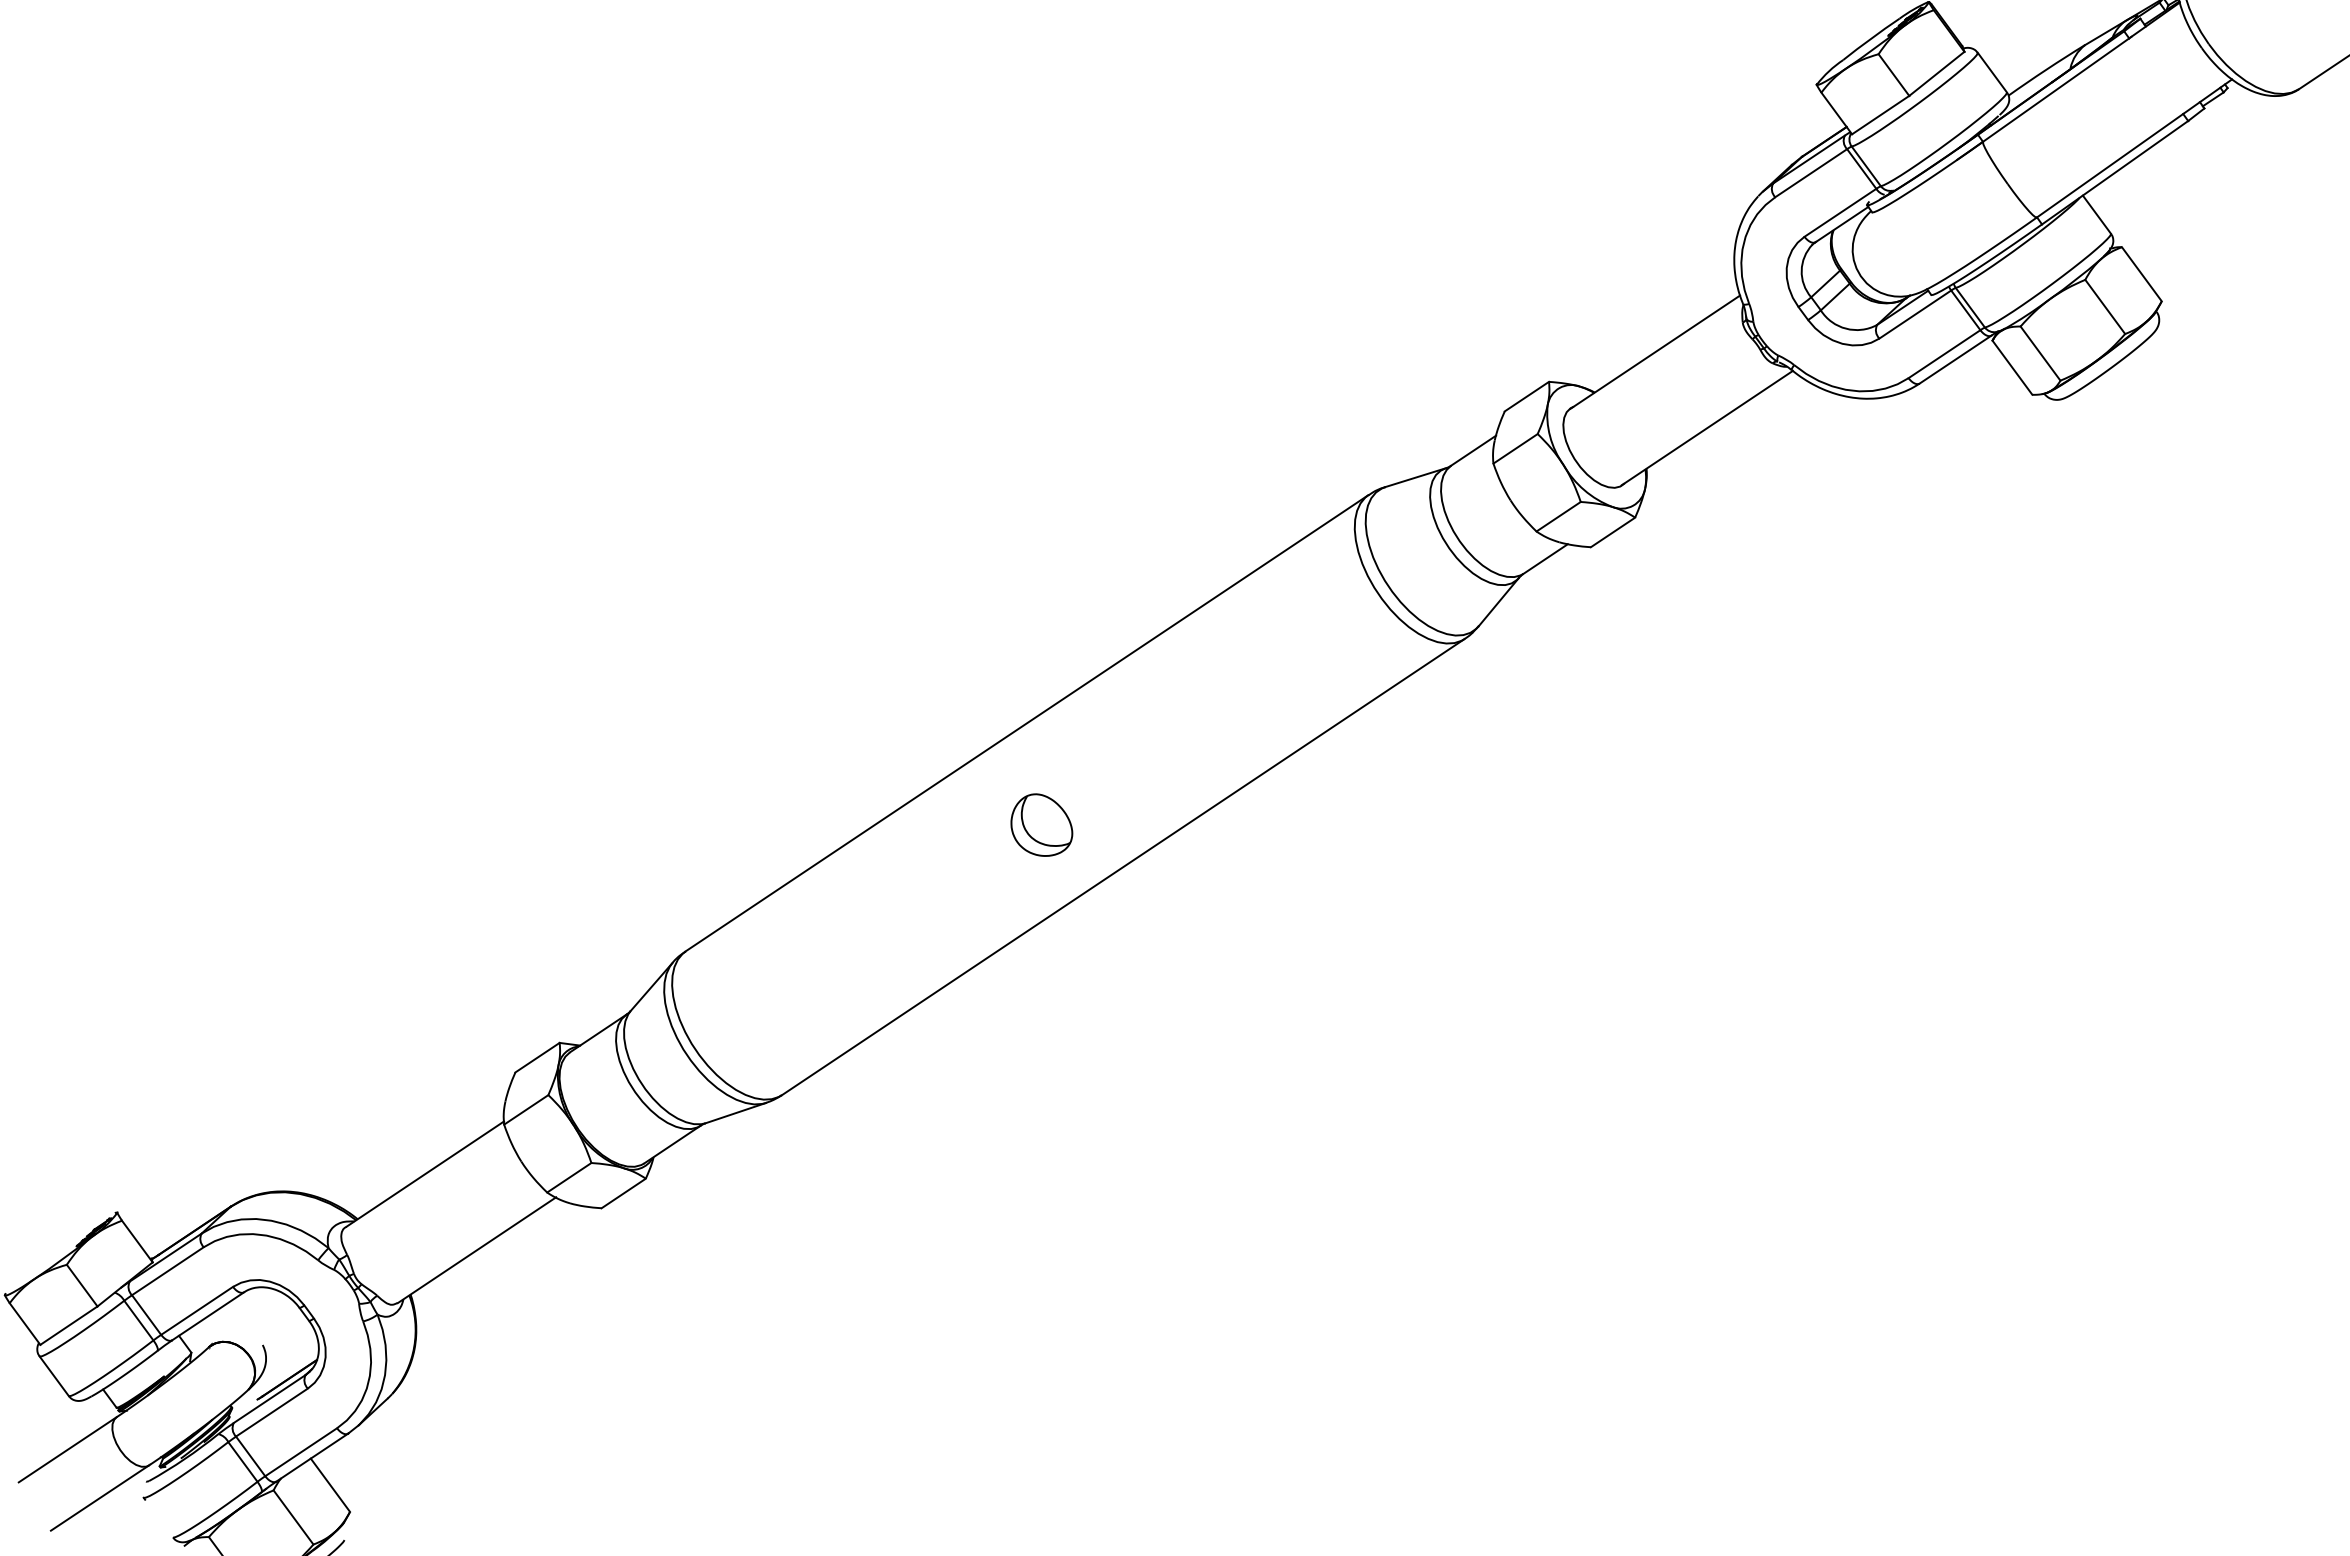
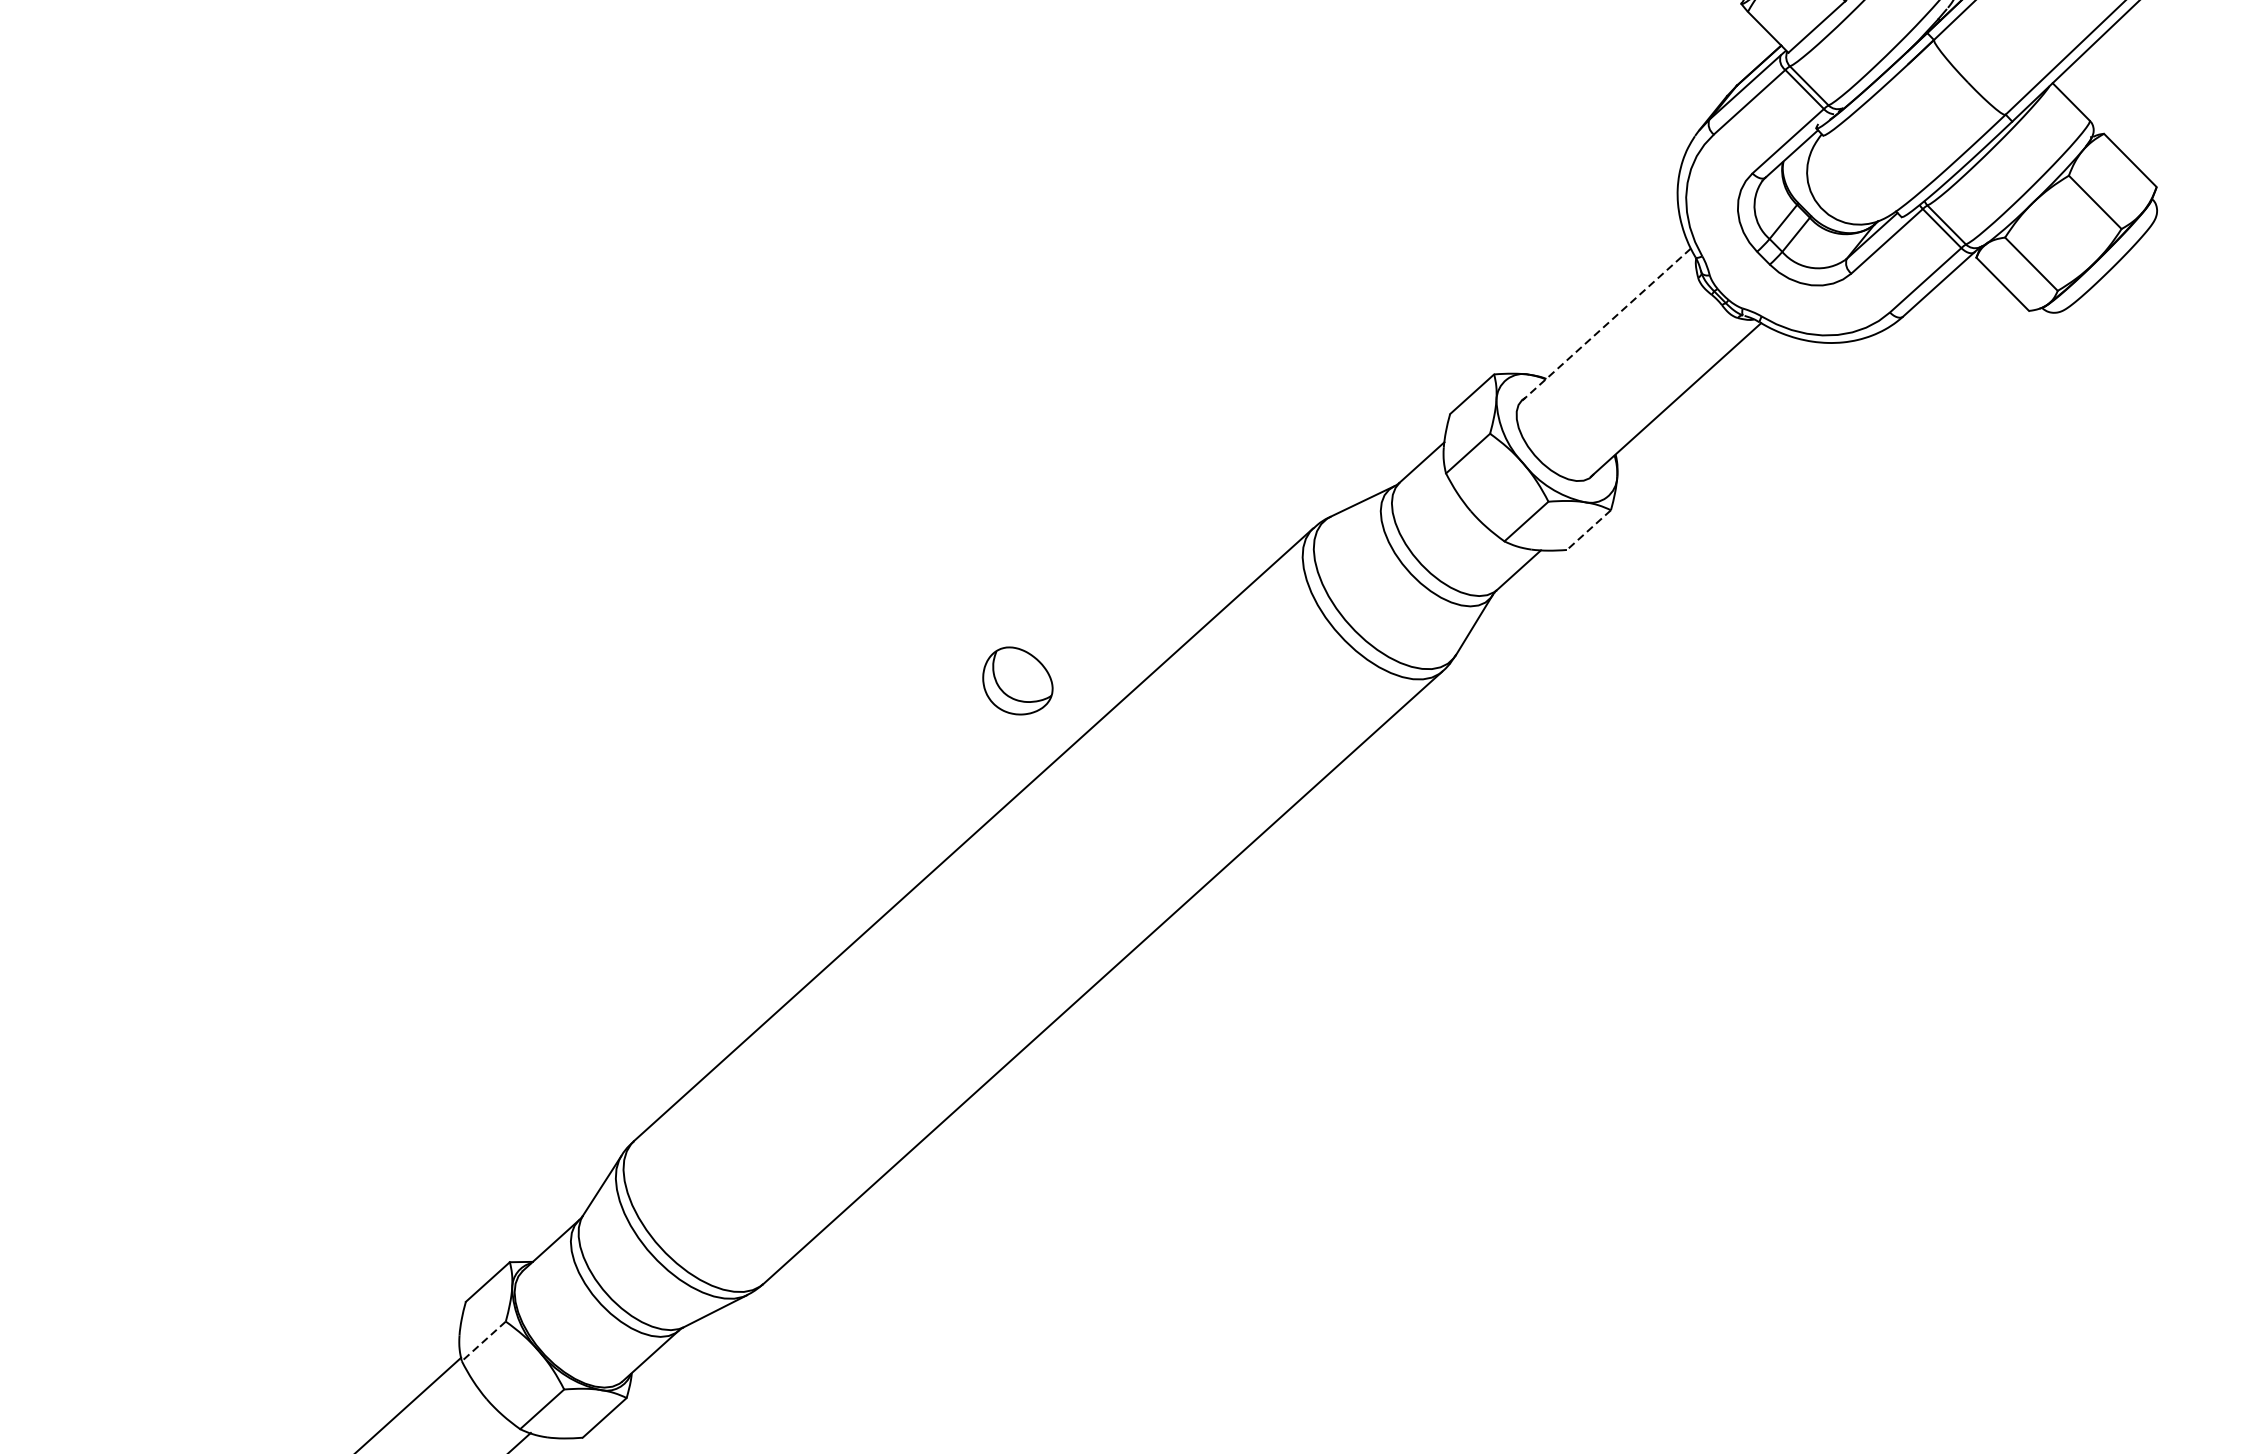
line: (1655, 352) -> (1606, 324), solid -> dashed
line: (1613, 532) -> (1589, 530), solid -> dashed
part: (1041, 824) -> (1016, 680), moved
line: (526, 1109) -> (484, 1340), solid -> dashed

